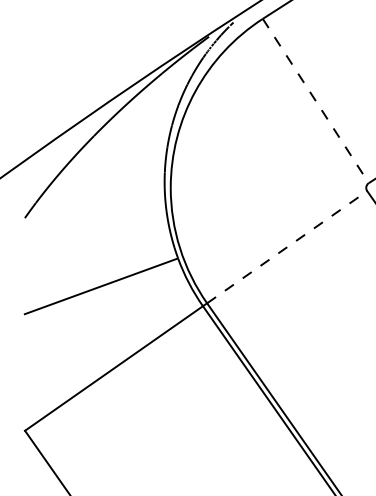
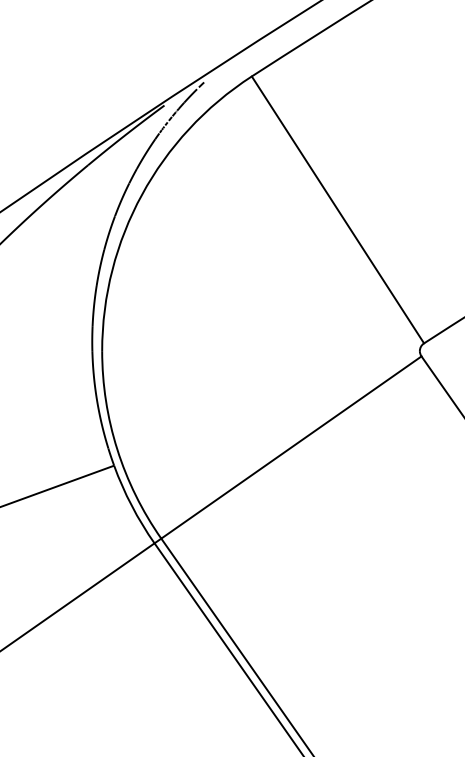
line: (315, 101) -> (337, 210), dashed -> solid
line: (287, 247) -> (291, 447), dashed -> solid

